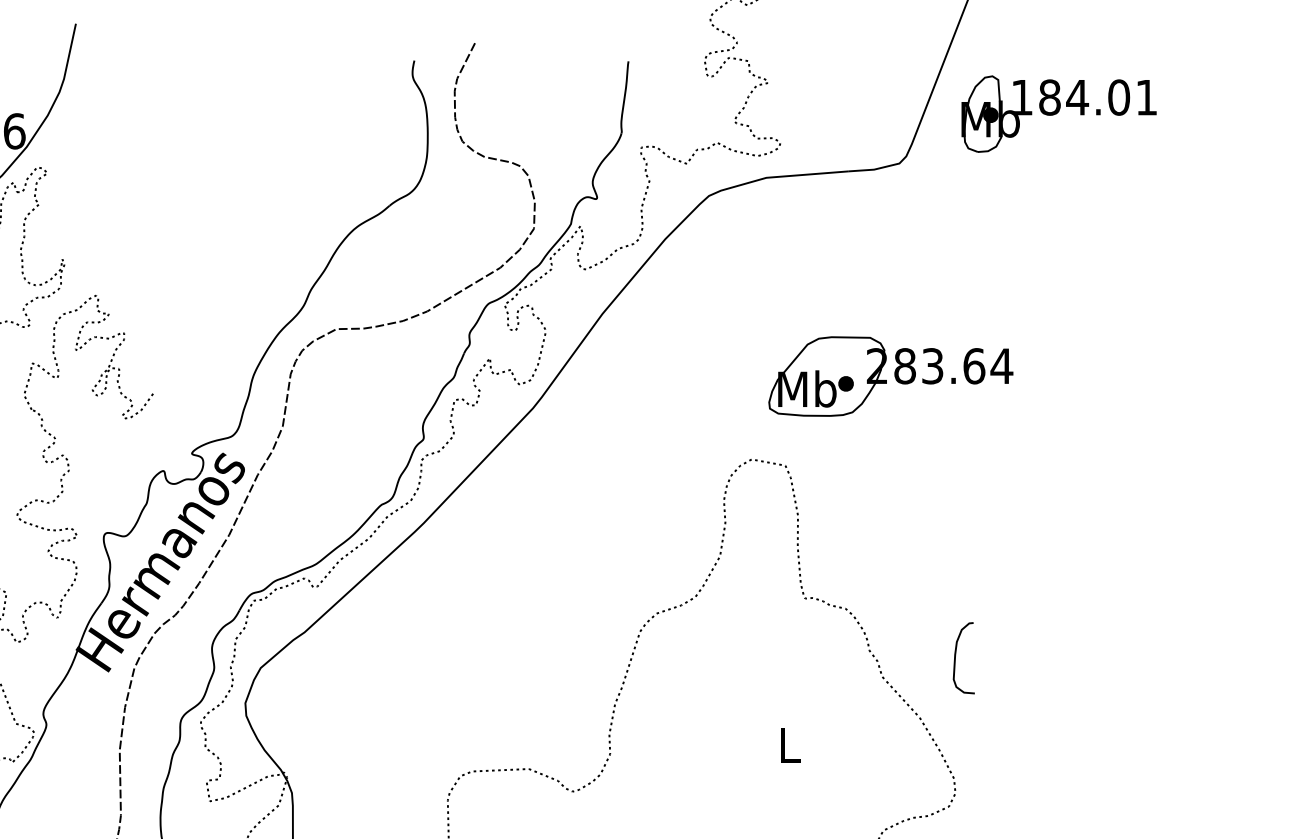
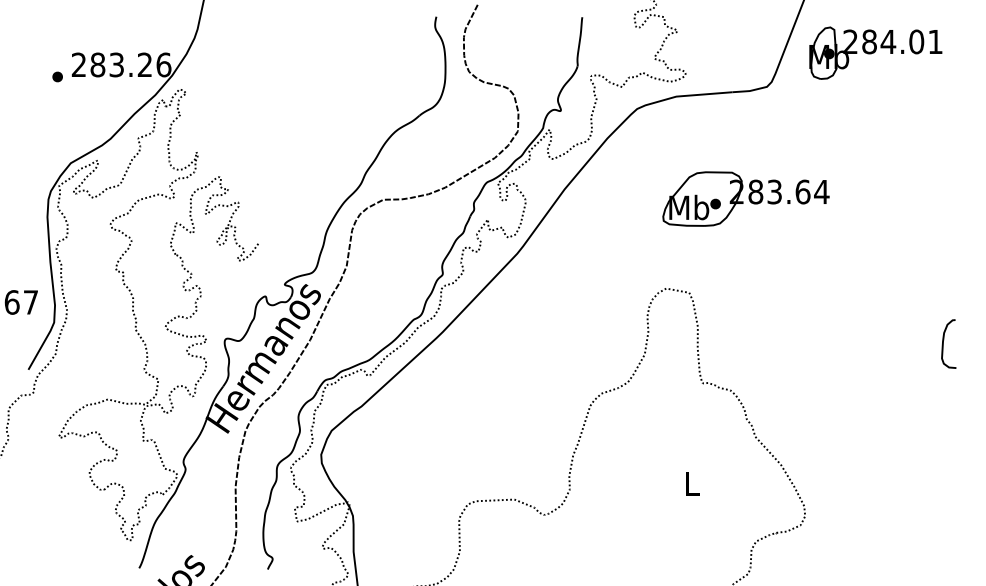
text: (1021, 96) -> (850, 41), 184.01 -> 284.01
part: (889, 375) -> (745, 198), moved
curve: (957, 653) -> (944, 340), moved

